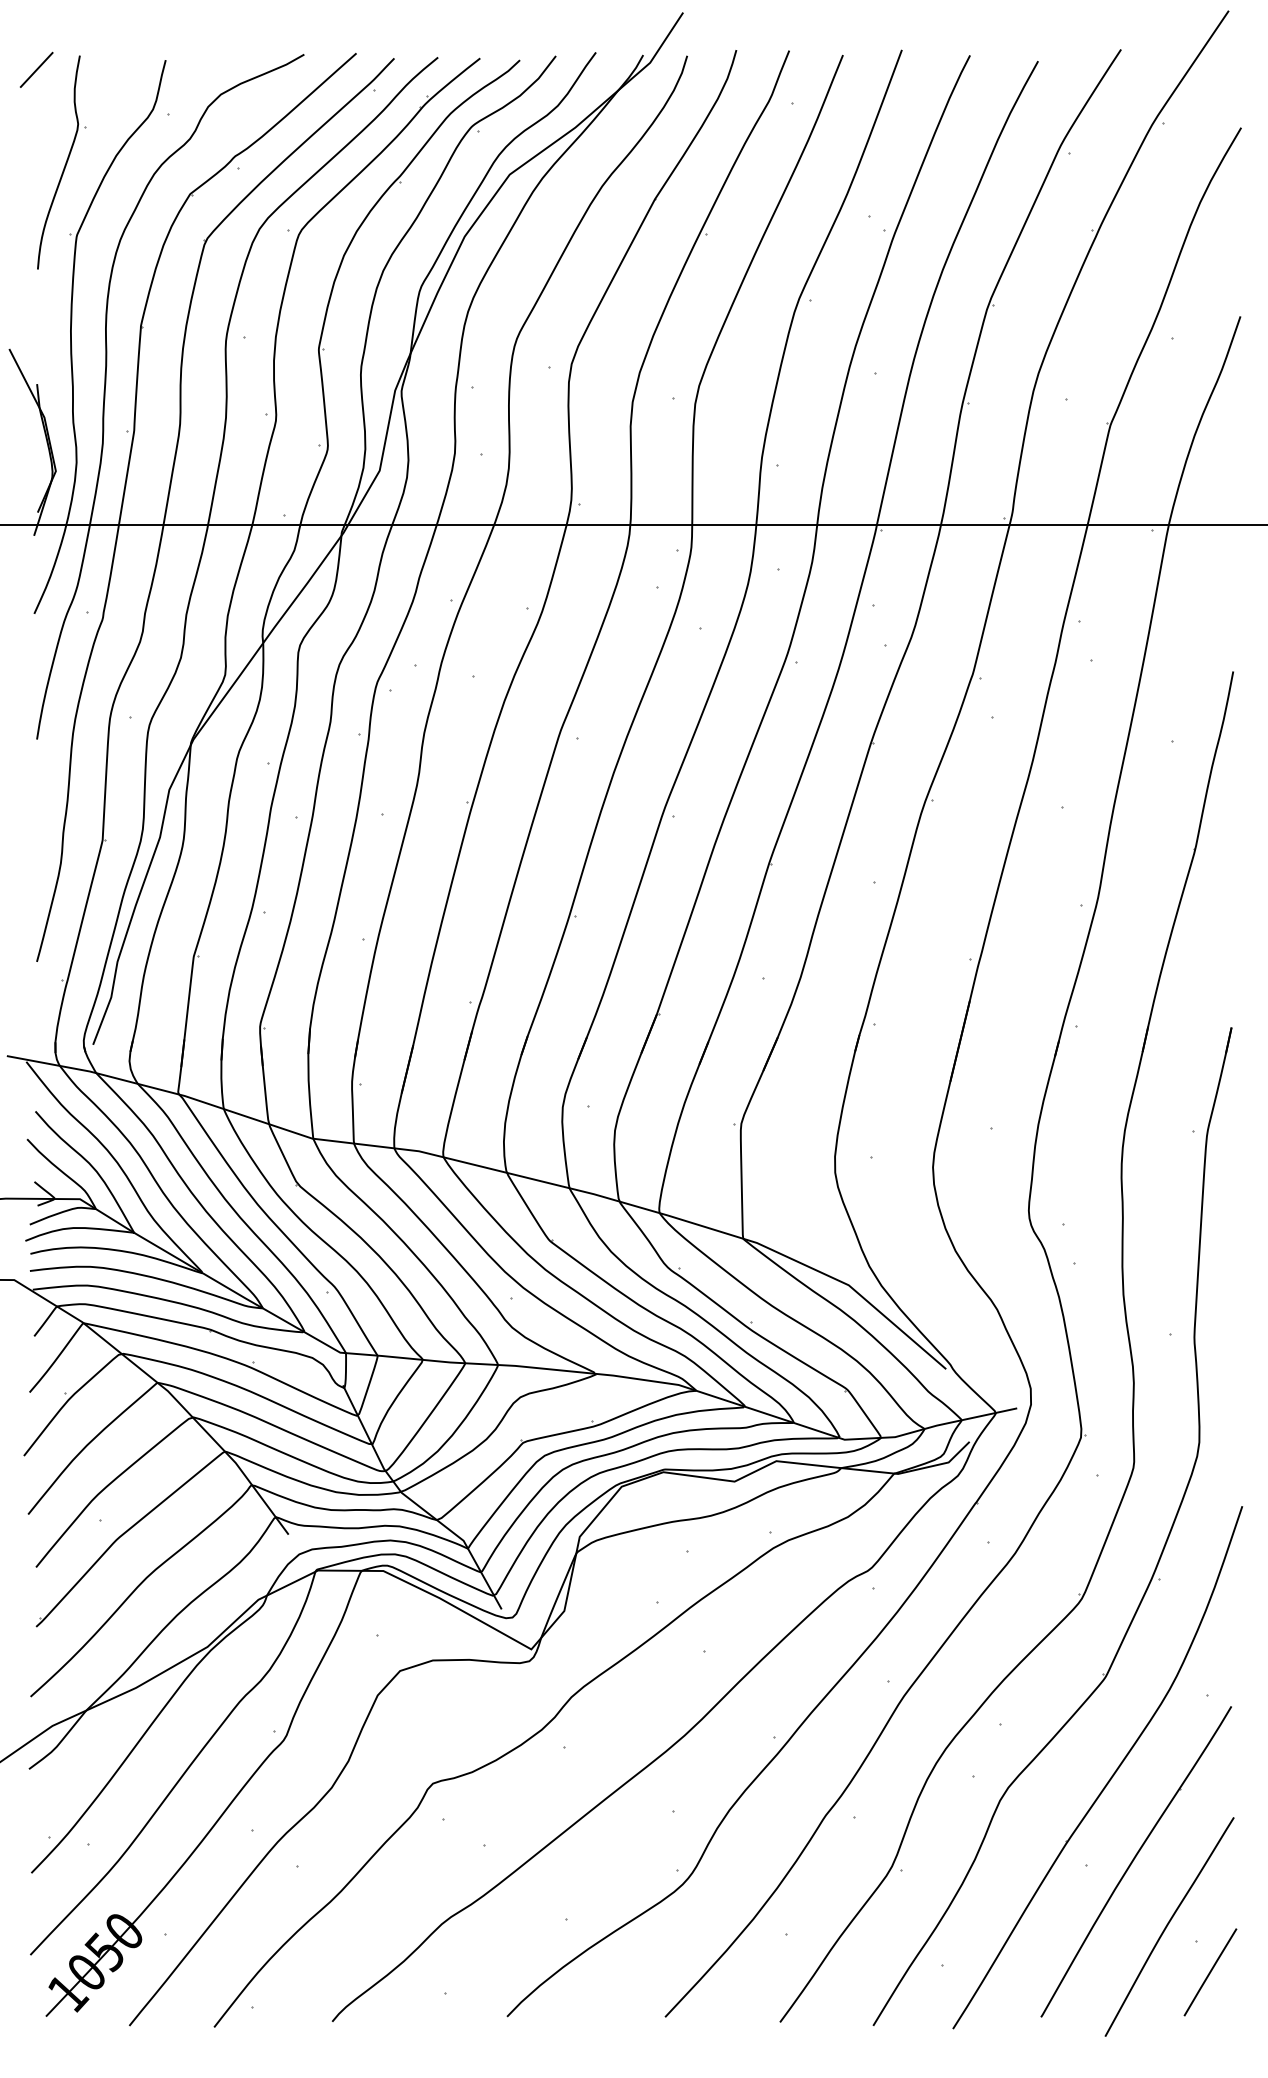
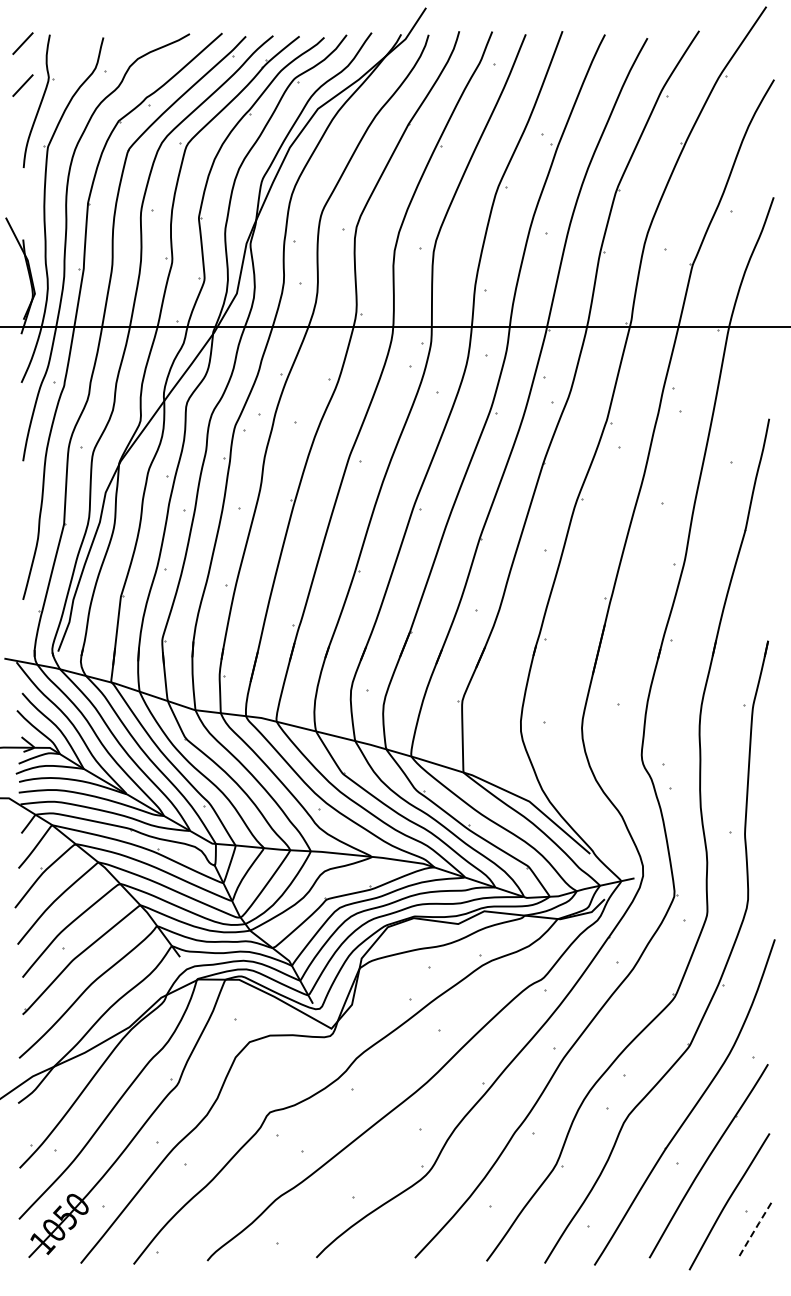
line: (35, 137) -> (22, 85), added
line: (1209, 1972) -> (754, 1230), solid -> dashed

